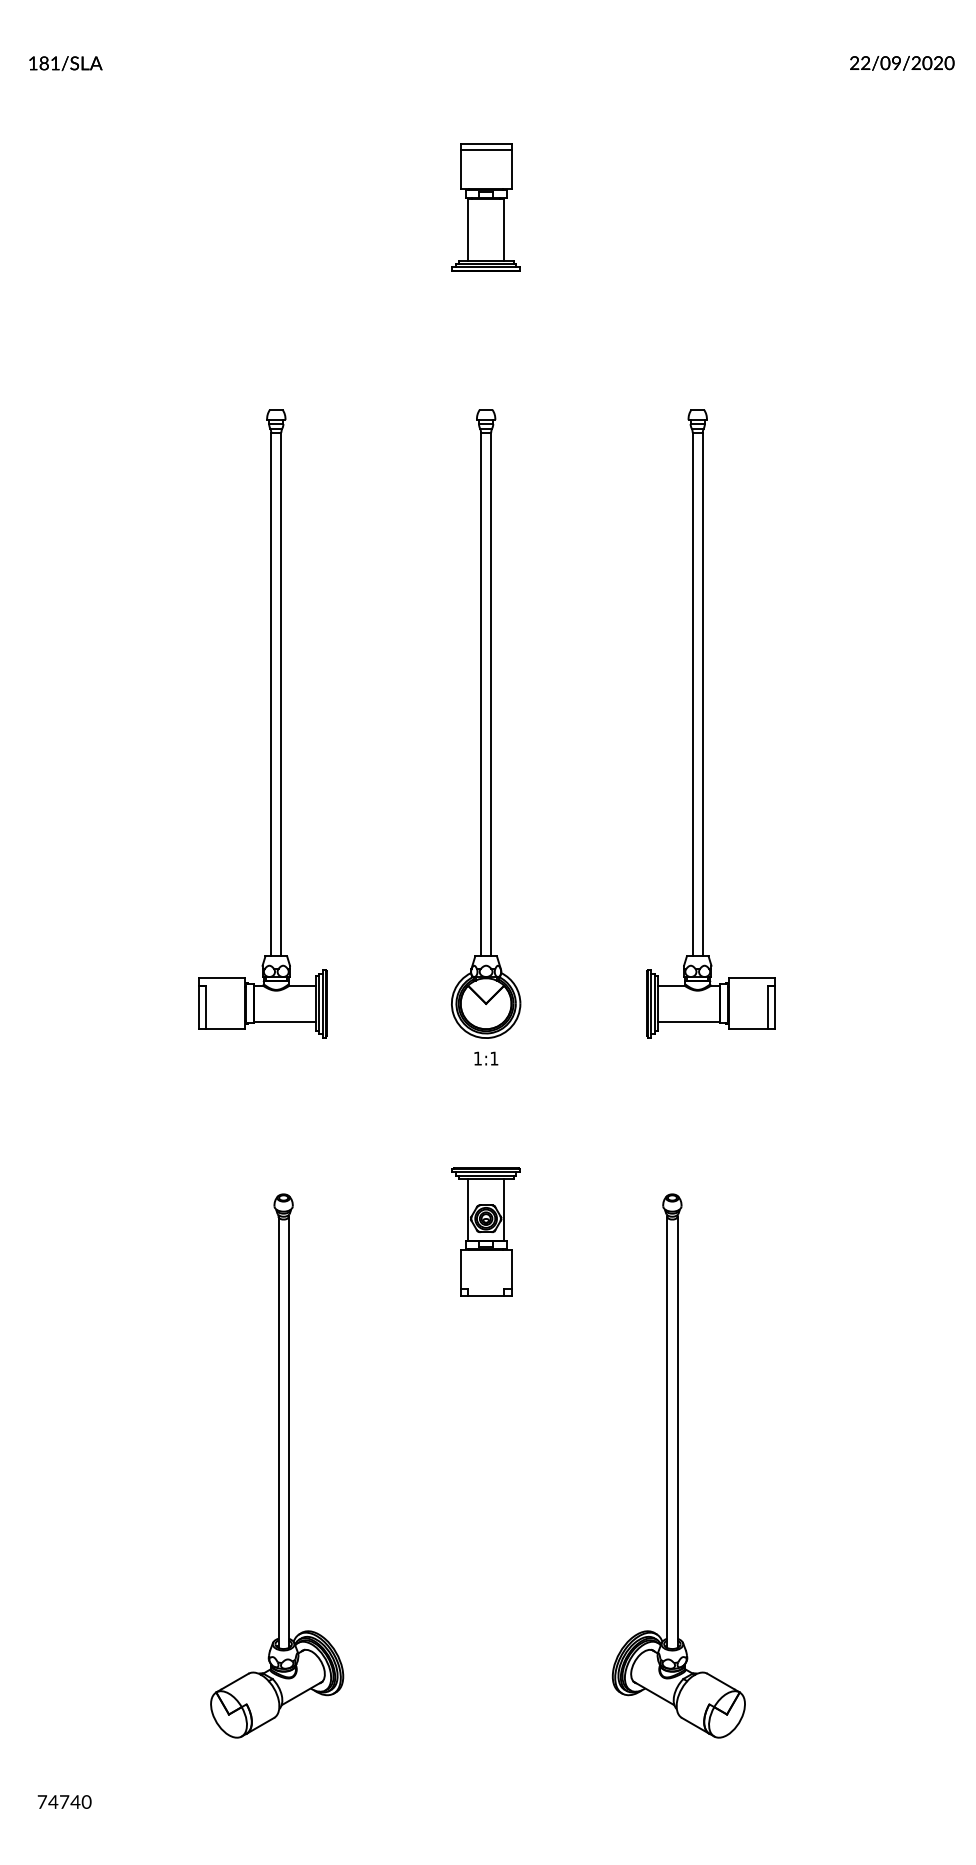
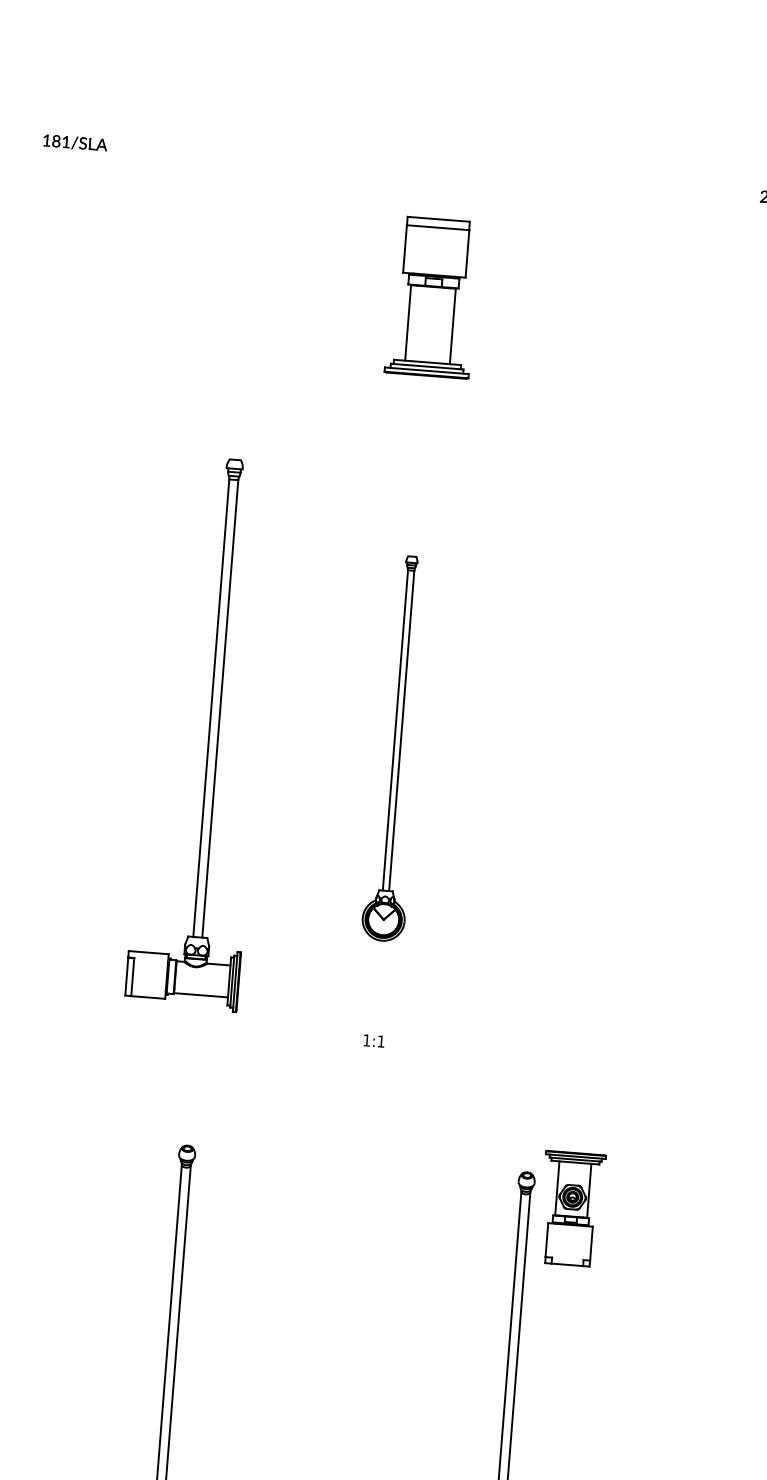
part: (485, 207) -> (432, 297), size x1.4
part: (486, 723) -> (397, 748), size x0.7
part: (703, 723) -> (586, 763), removed
part: (485, 1231) -> (571, 1208), moved

